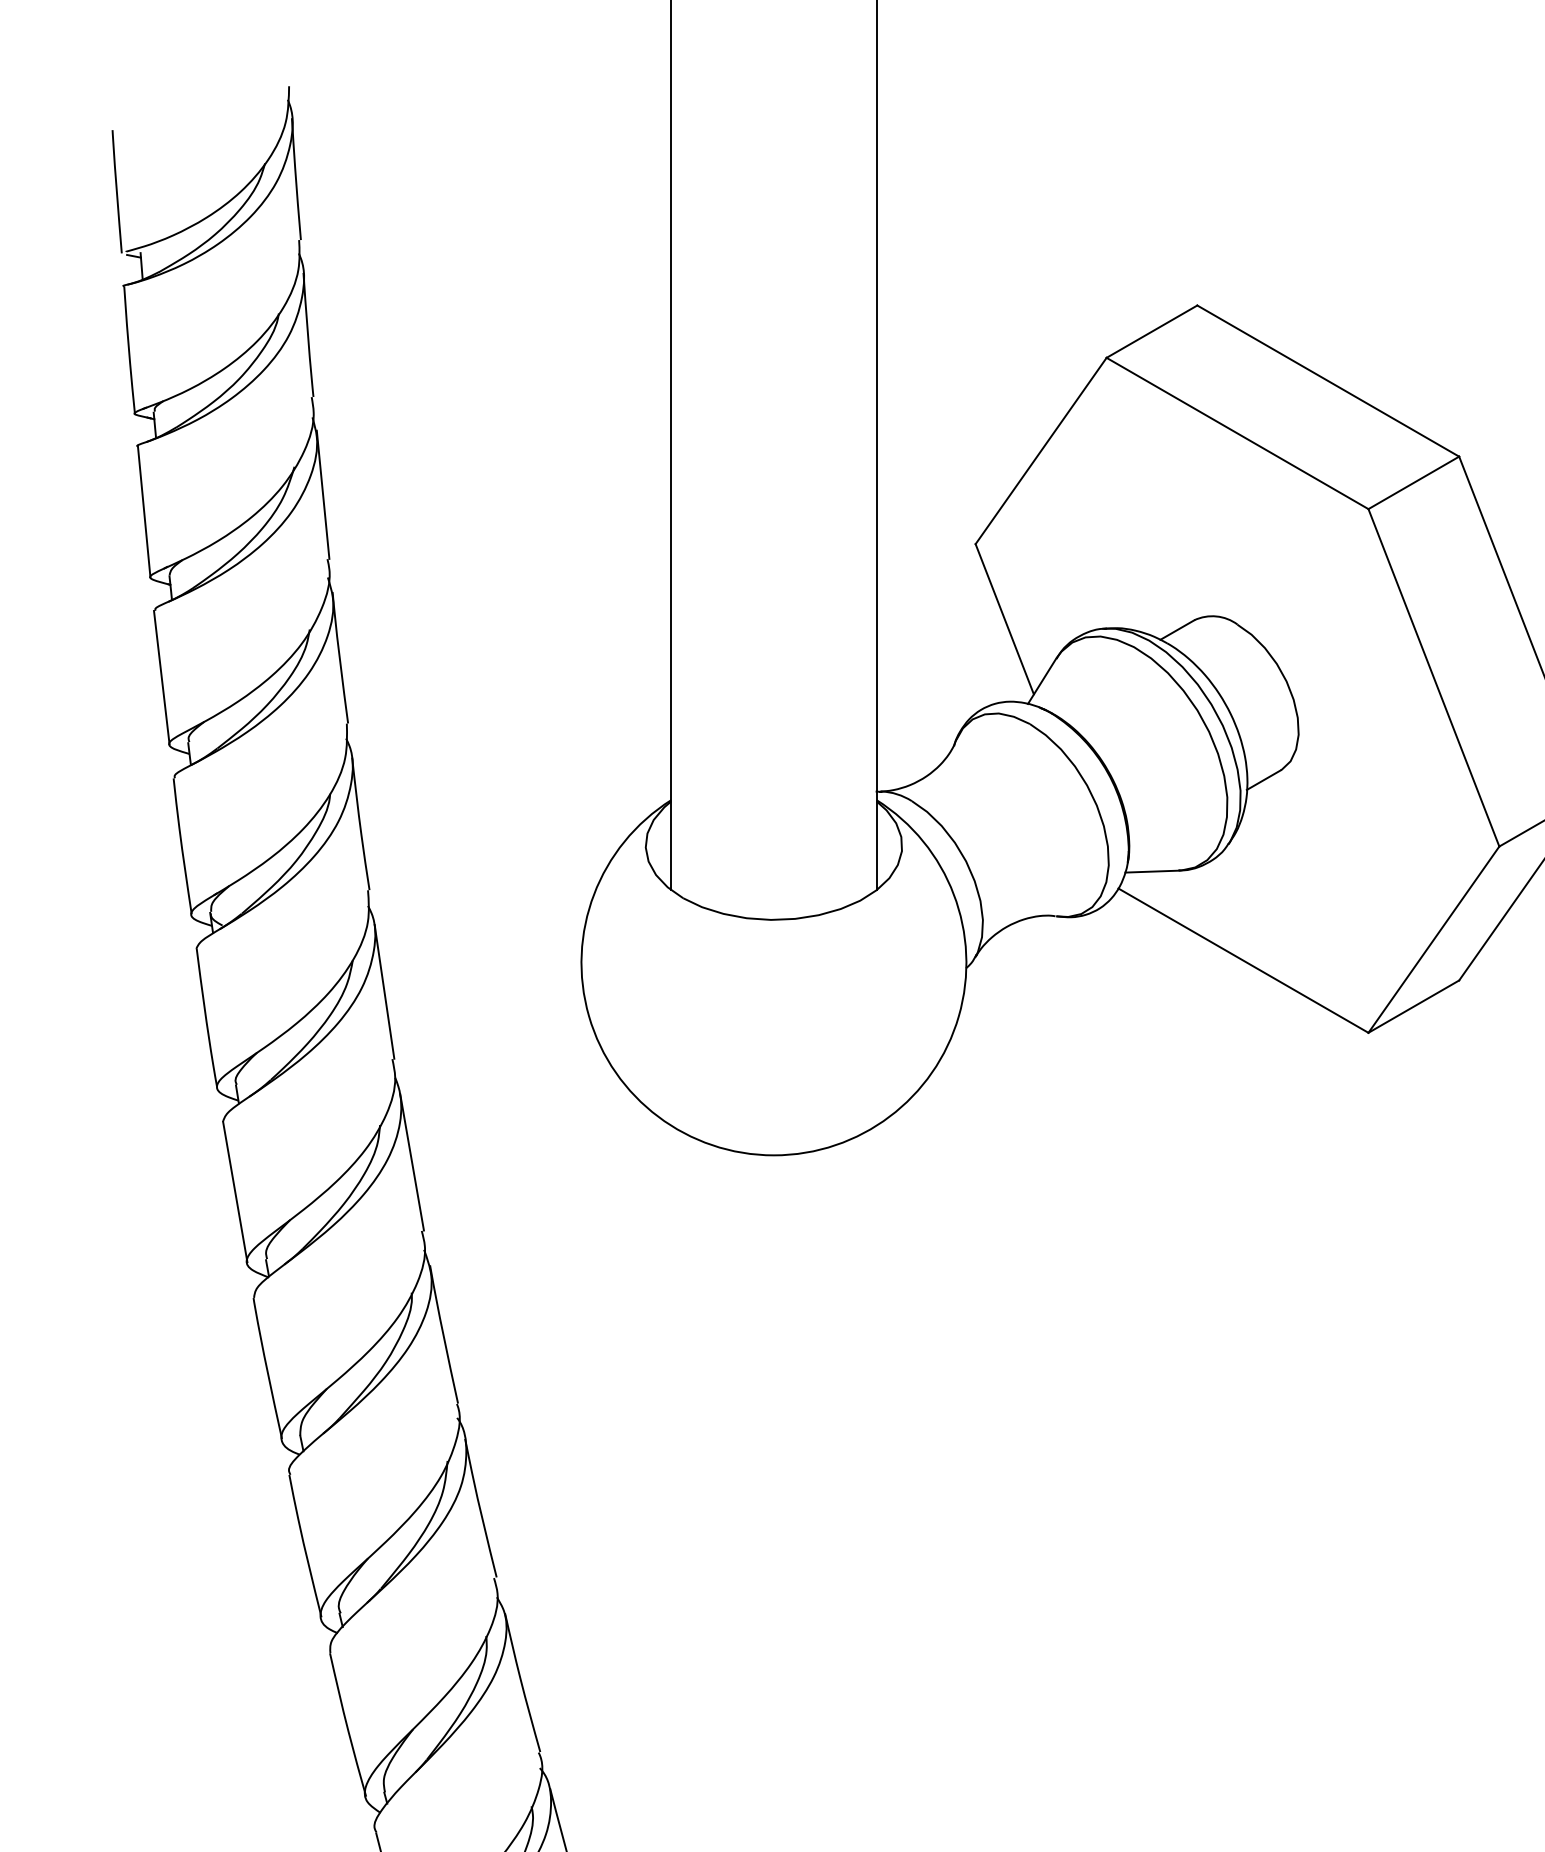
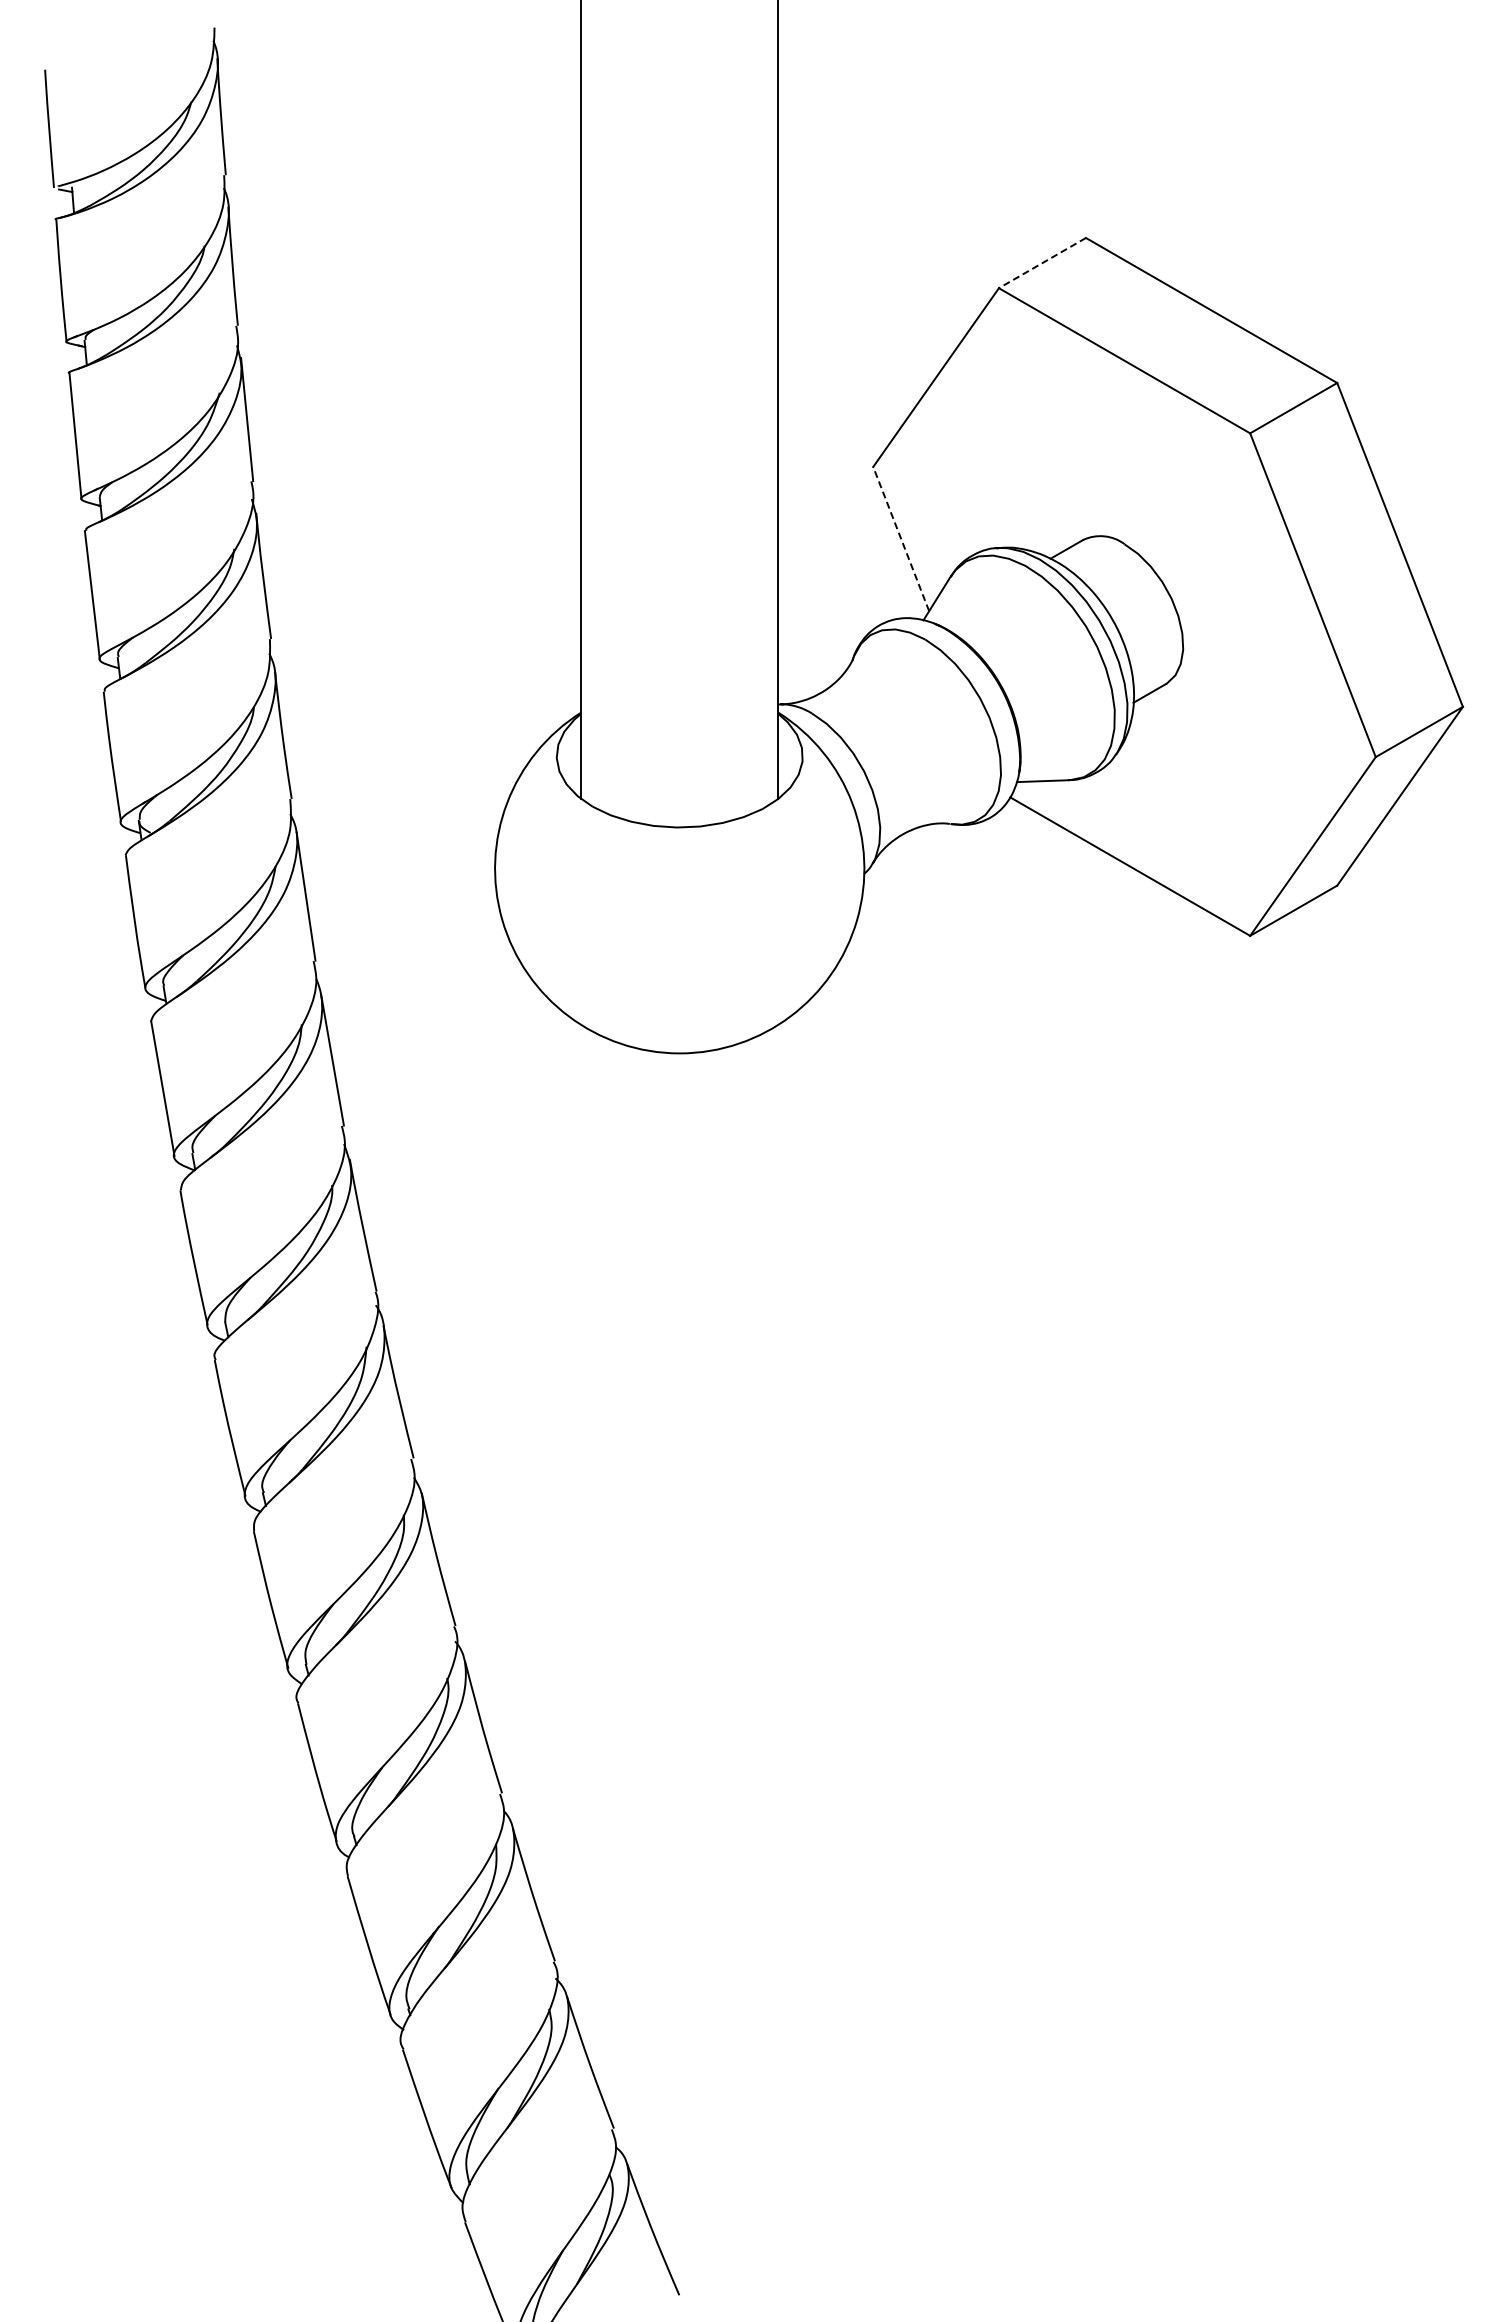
line: (1152, 332) -> (1042, 263), solid -> dashed
line: (1005, 618) -> (901, 538), solid -> dashed

